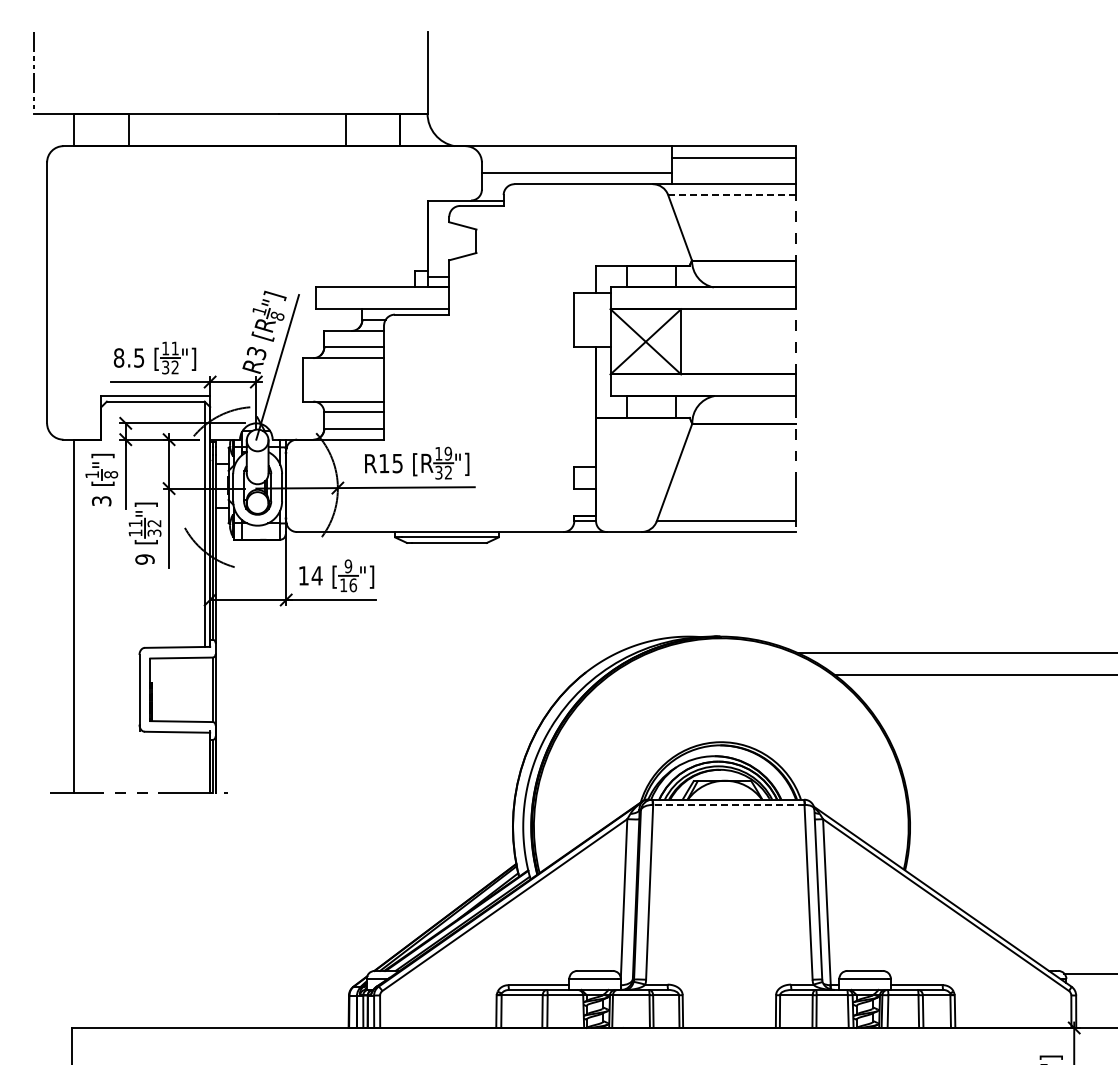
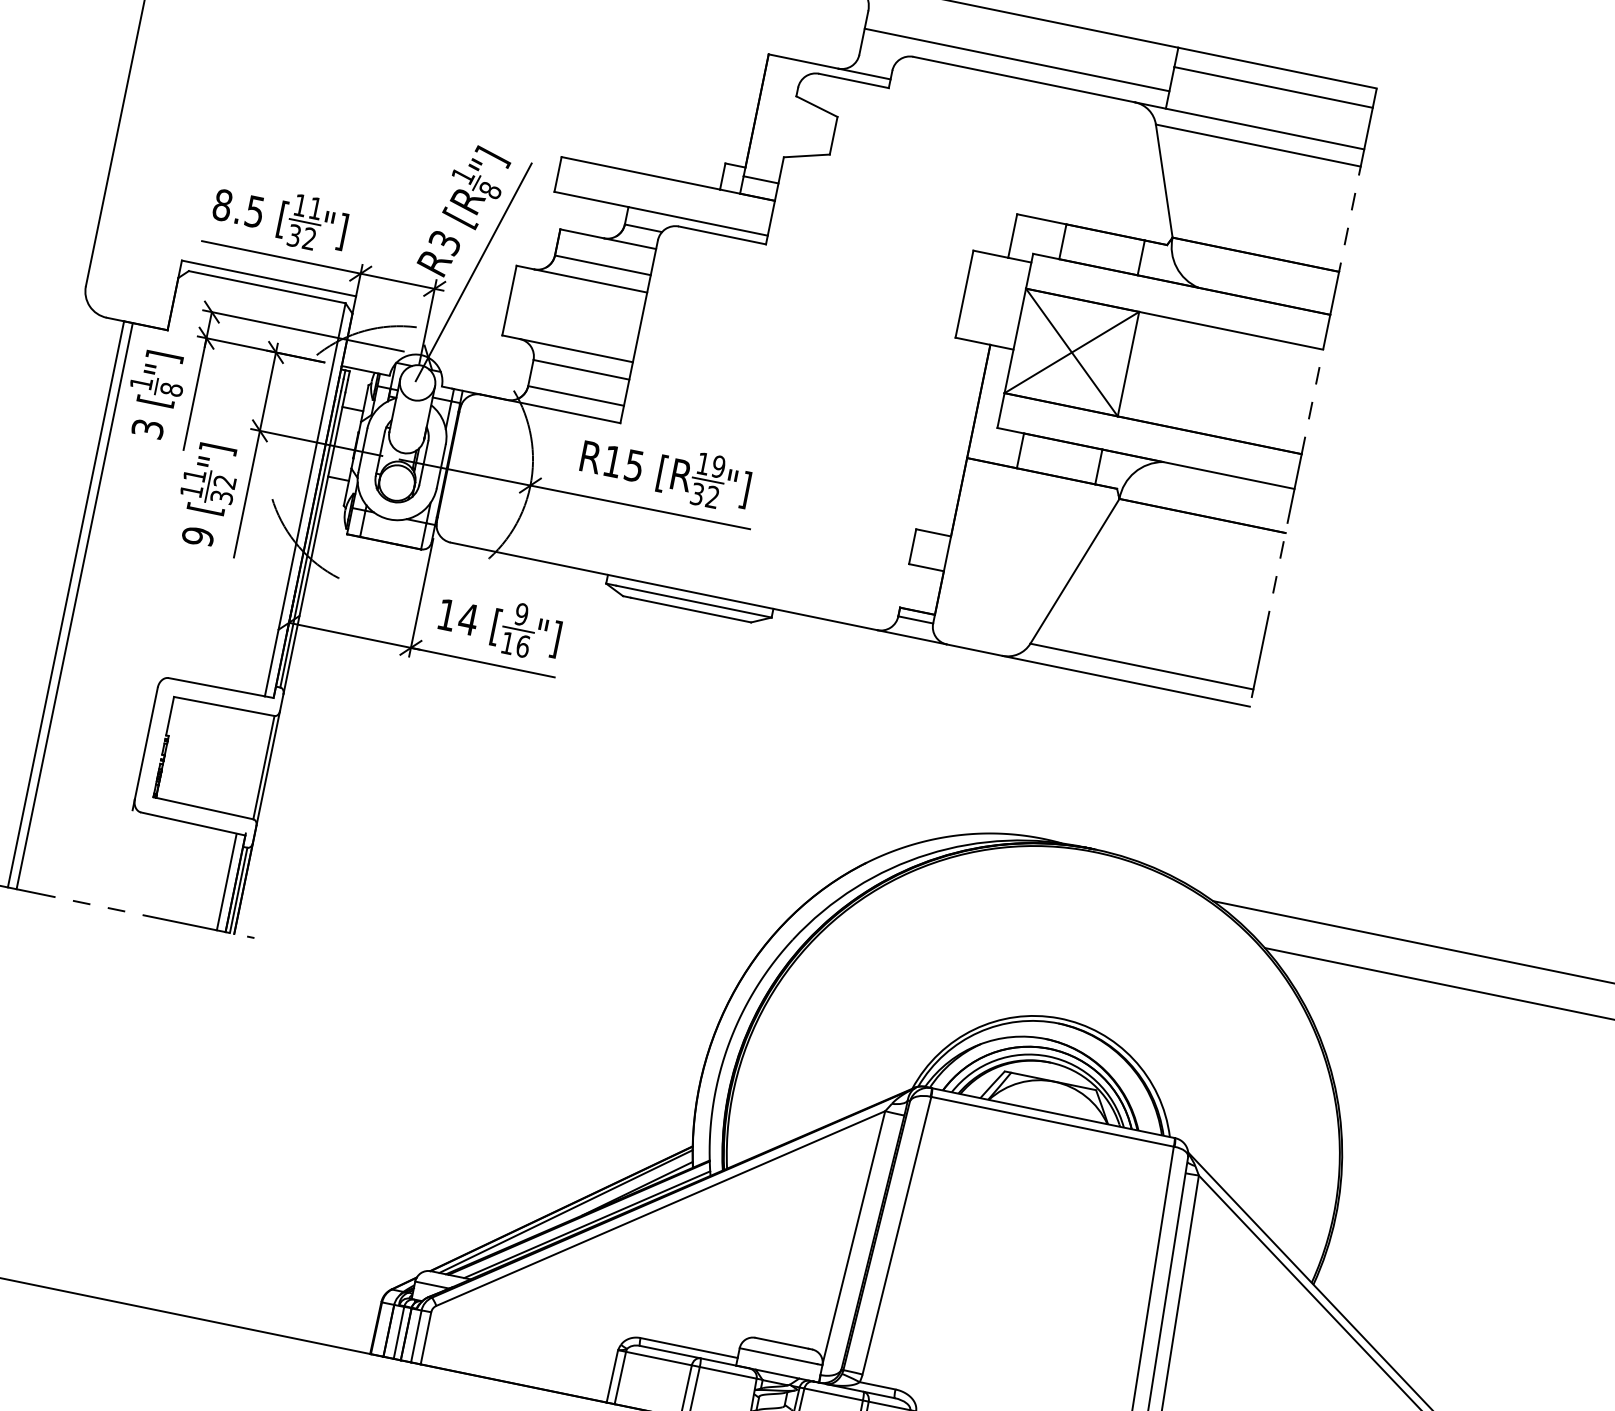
line: (732, 194) -> (1259, 145), dashed -> solid
line: (79, 616) -> (74, 606), added
line: (204, 762) -> (226, 881), added
line: (728, 804) -> (1052, 1120), dashed -> solid

